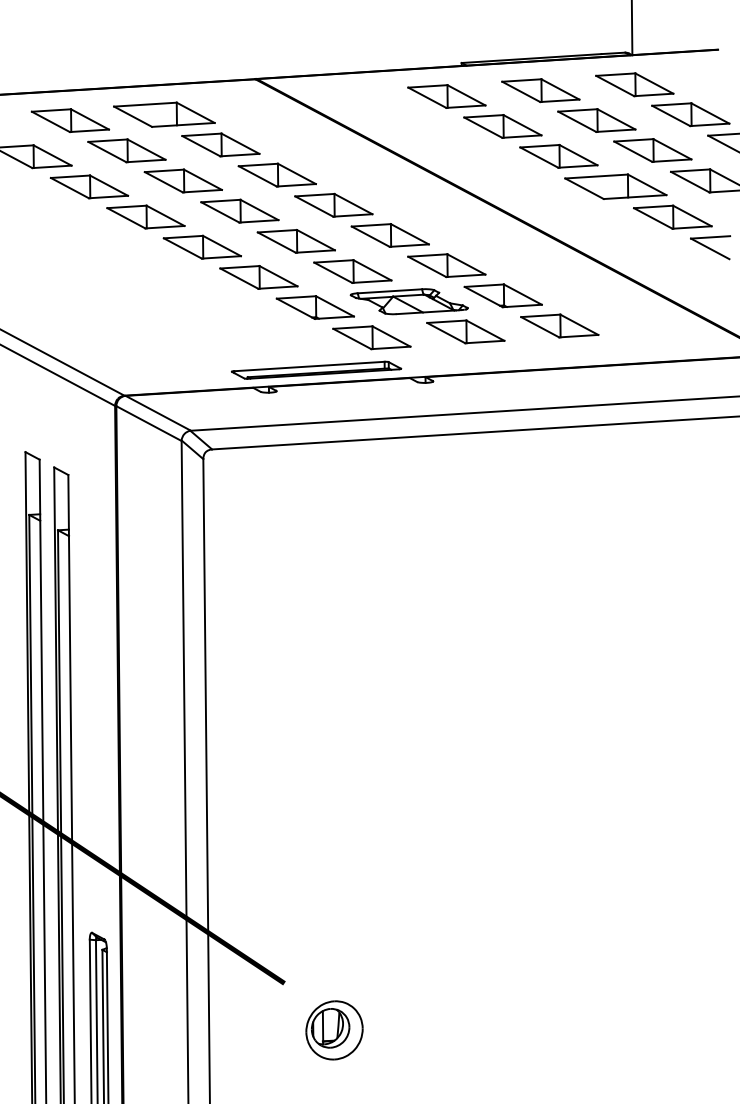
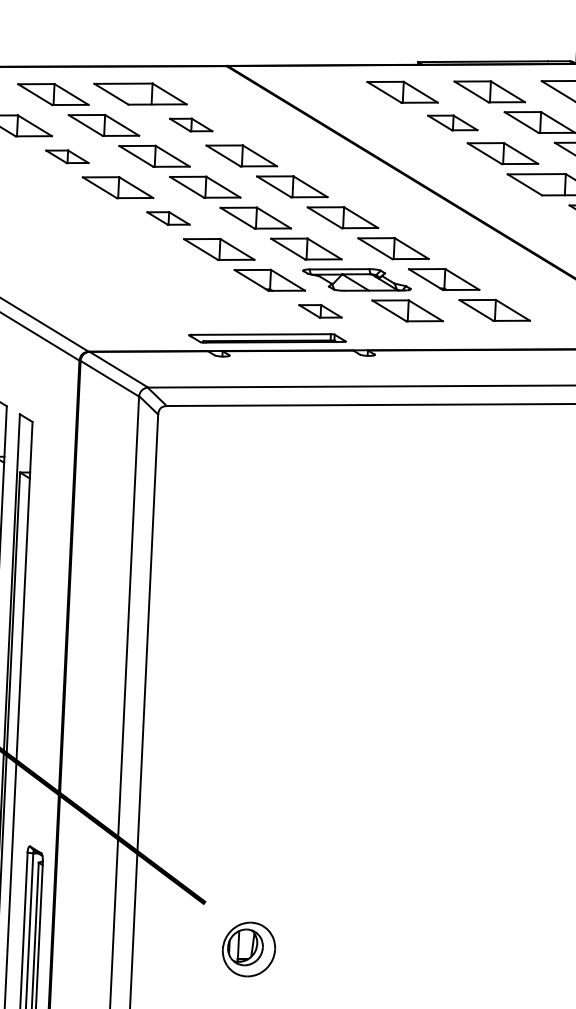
part: (502, 126) -> (452, 122), size x0.7
part: (220, 144) -> (190, 124), size x0.6
part: (89, 186) -> (67, 156), size x0.6
part: (201, 246) -> (167, 217), size x0.6
part: (371, 337) -> (320, 311), size x0.6

